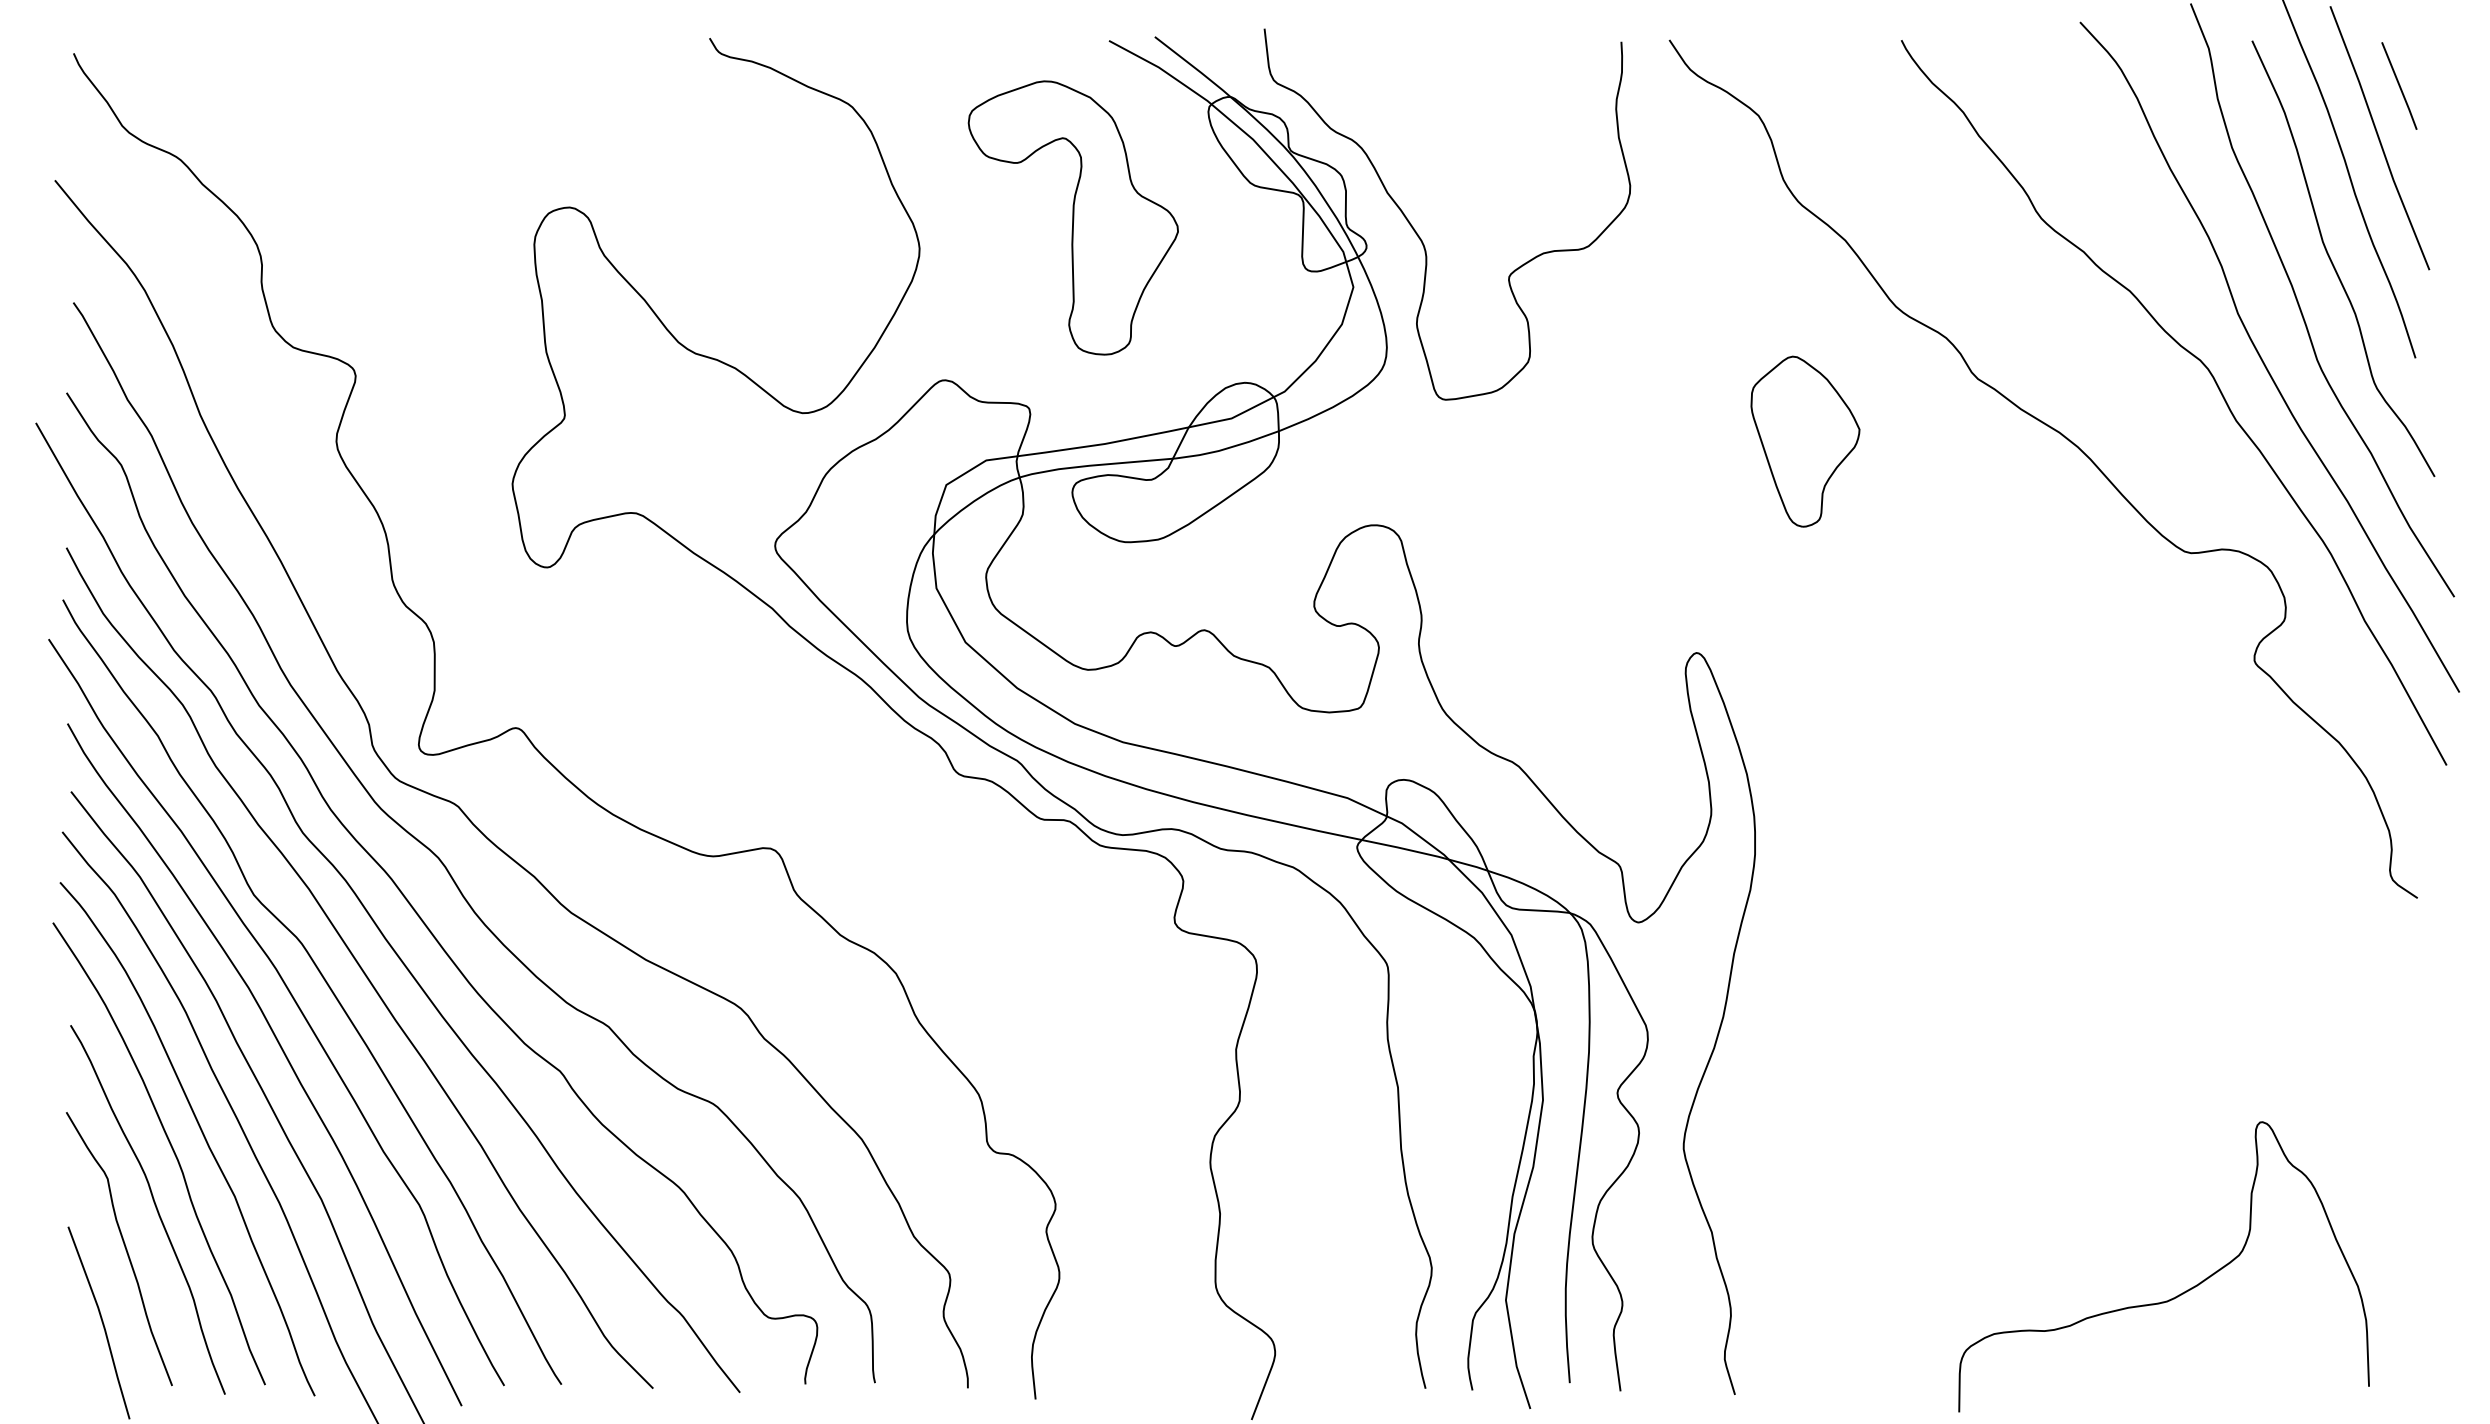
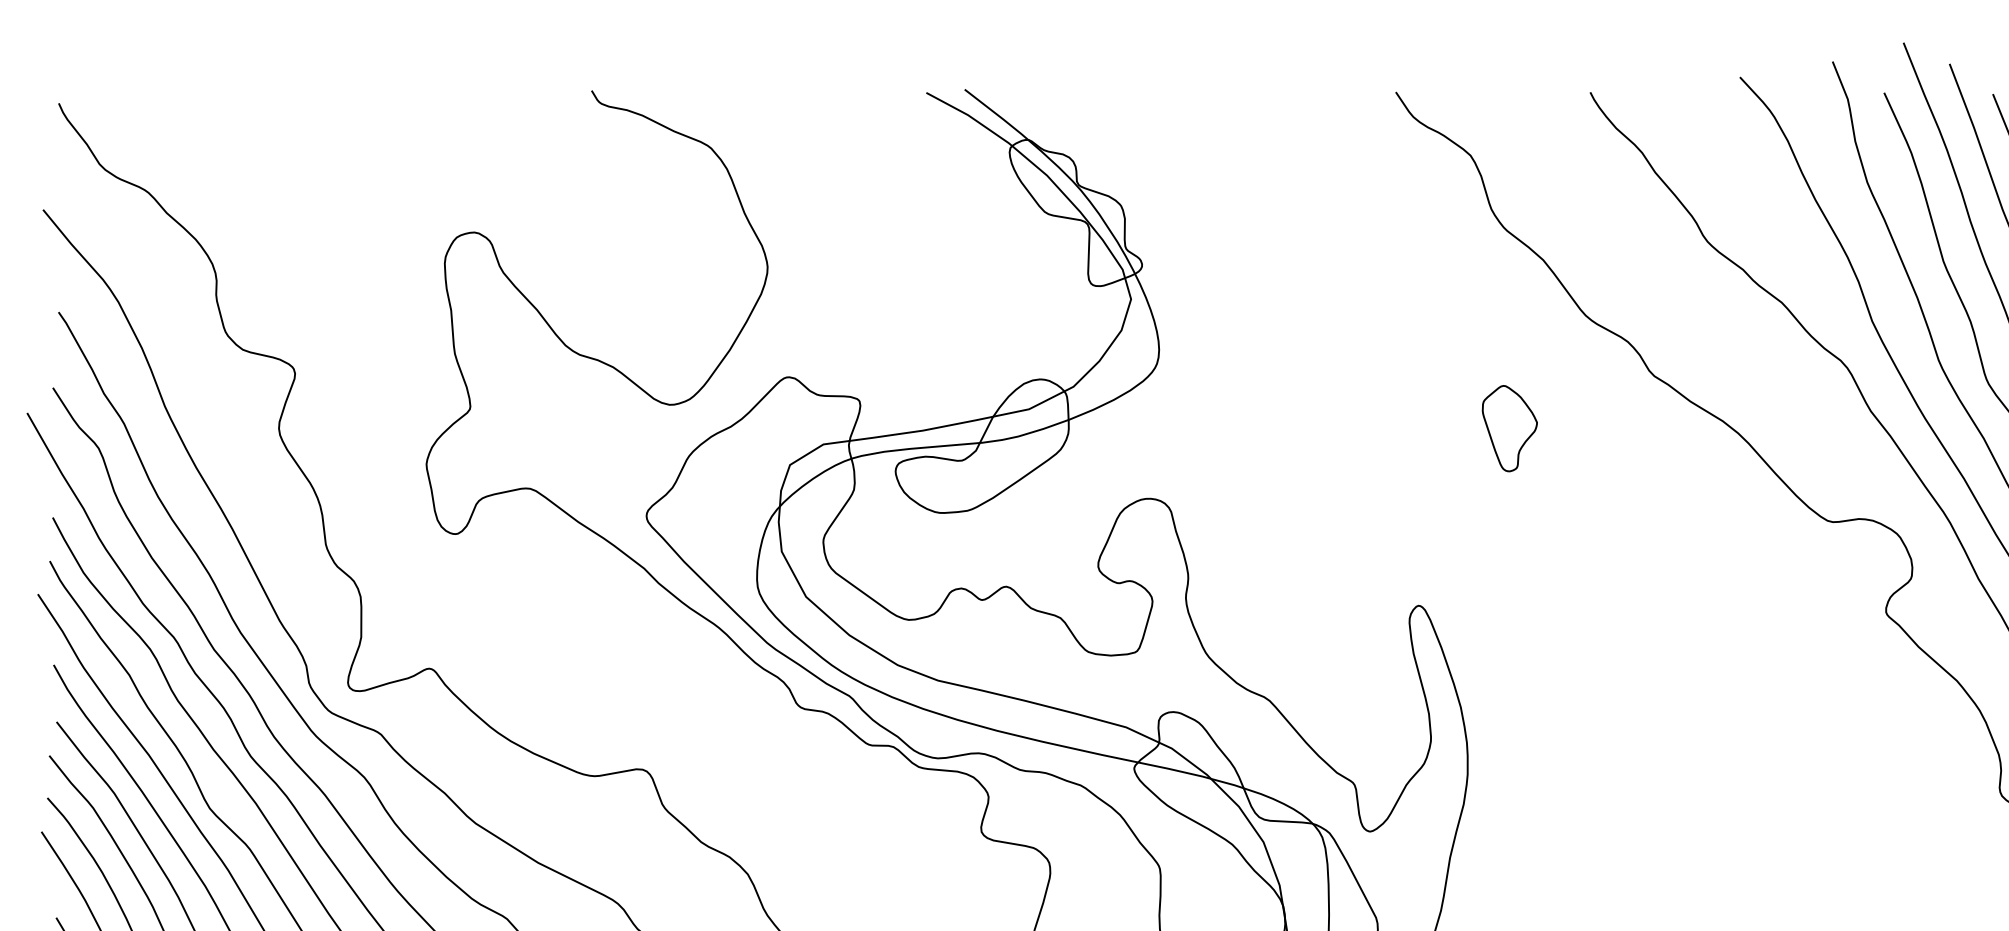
part: (1072, 217) -> (895, 240), removed
curve: (1417, 232) -> (1184, 253), removed
part: (1805, 441) -> (1509, 428), size x0.6

